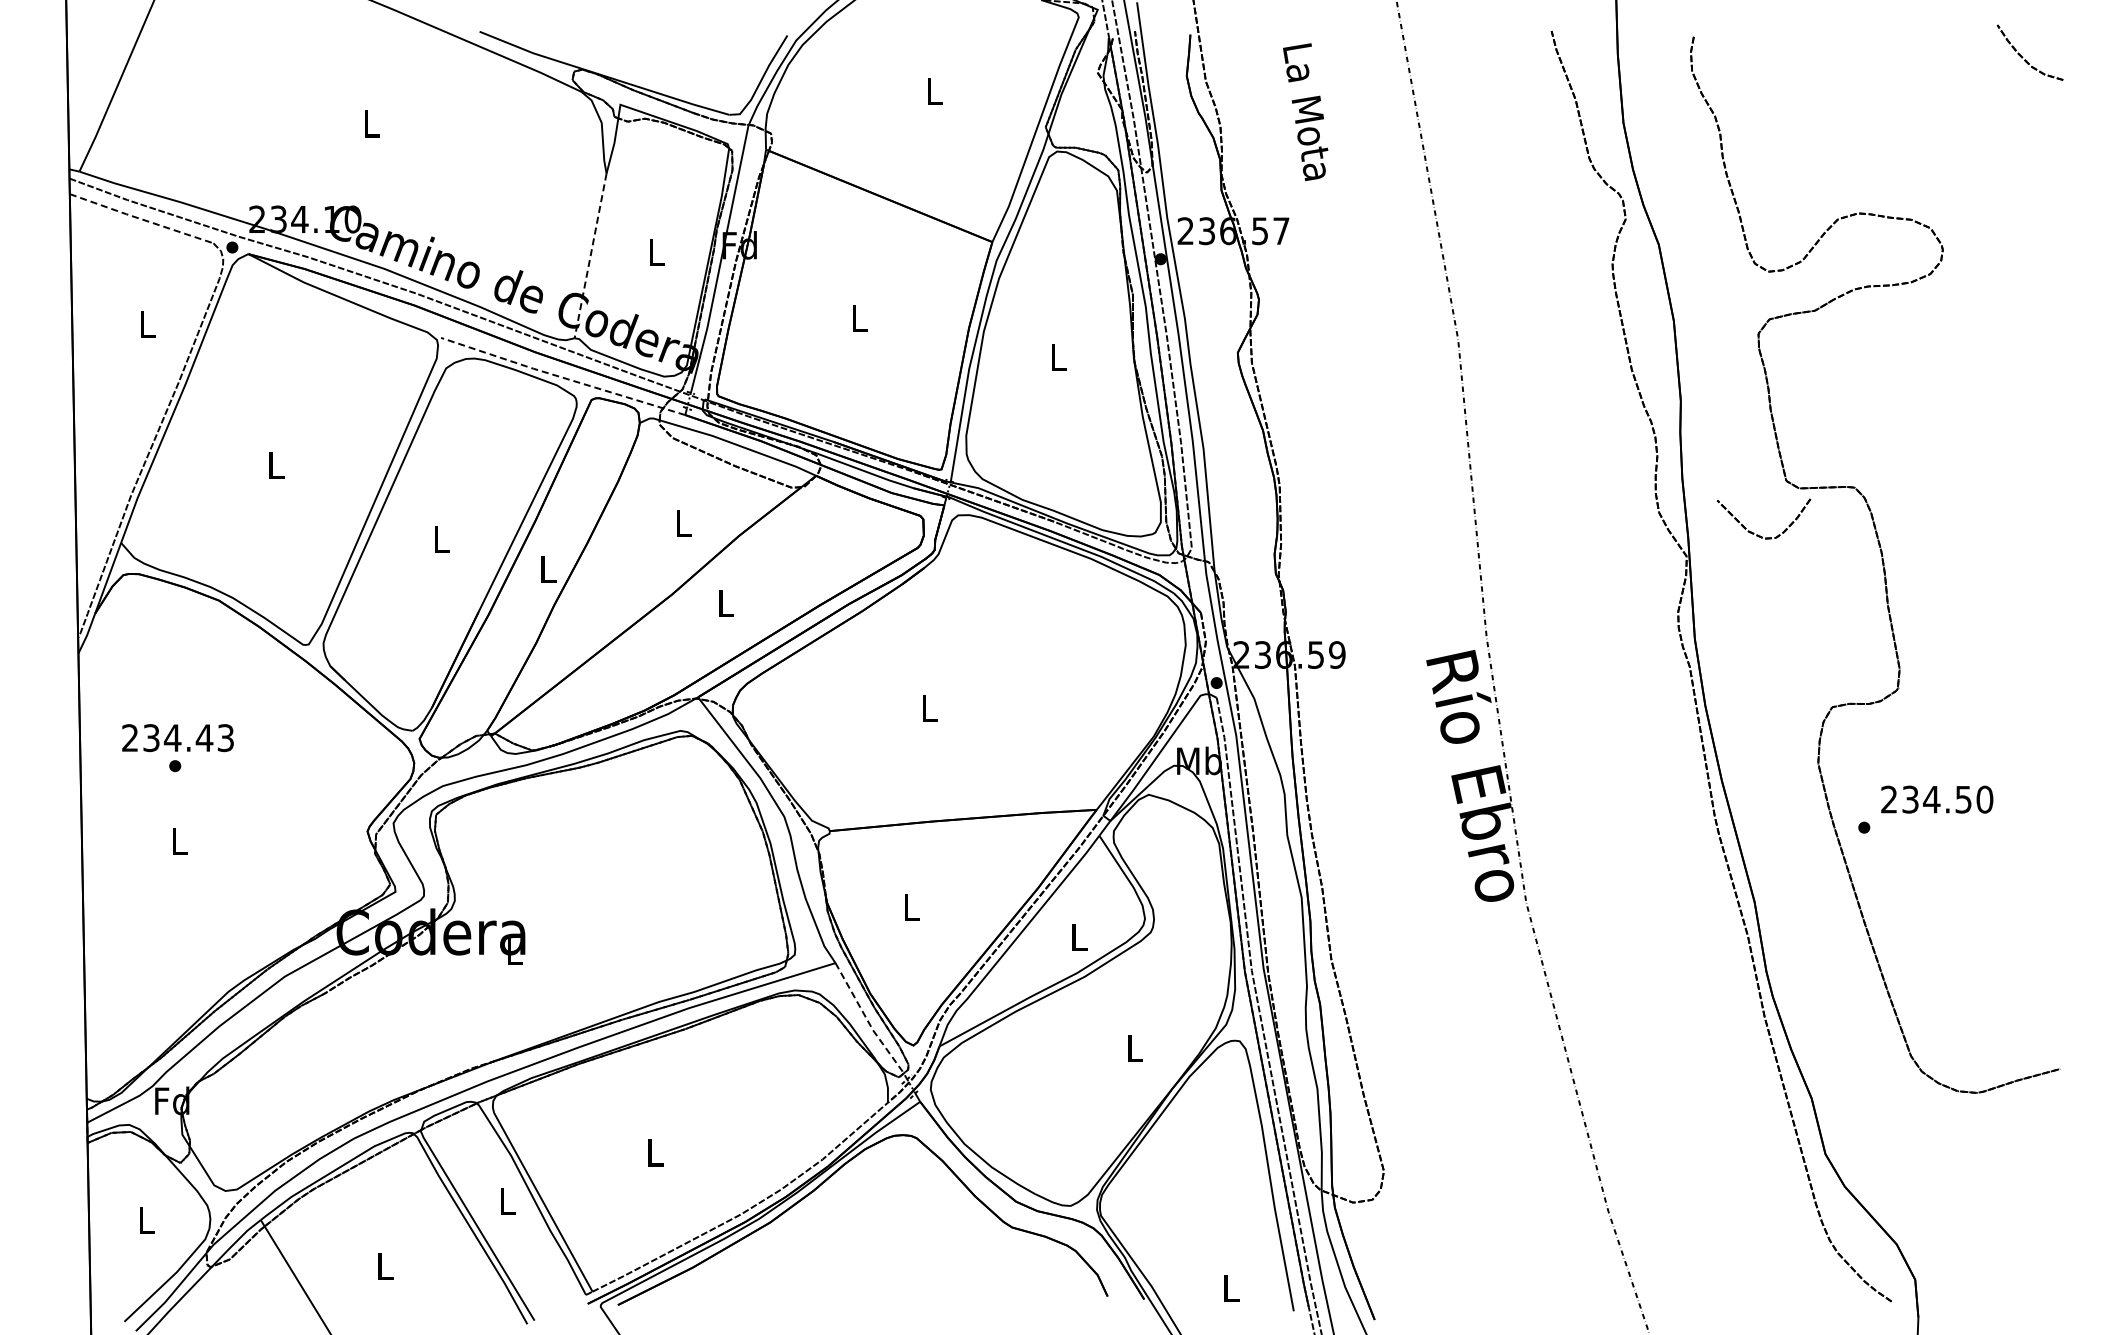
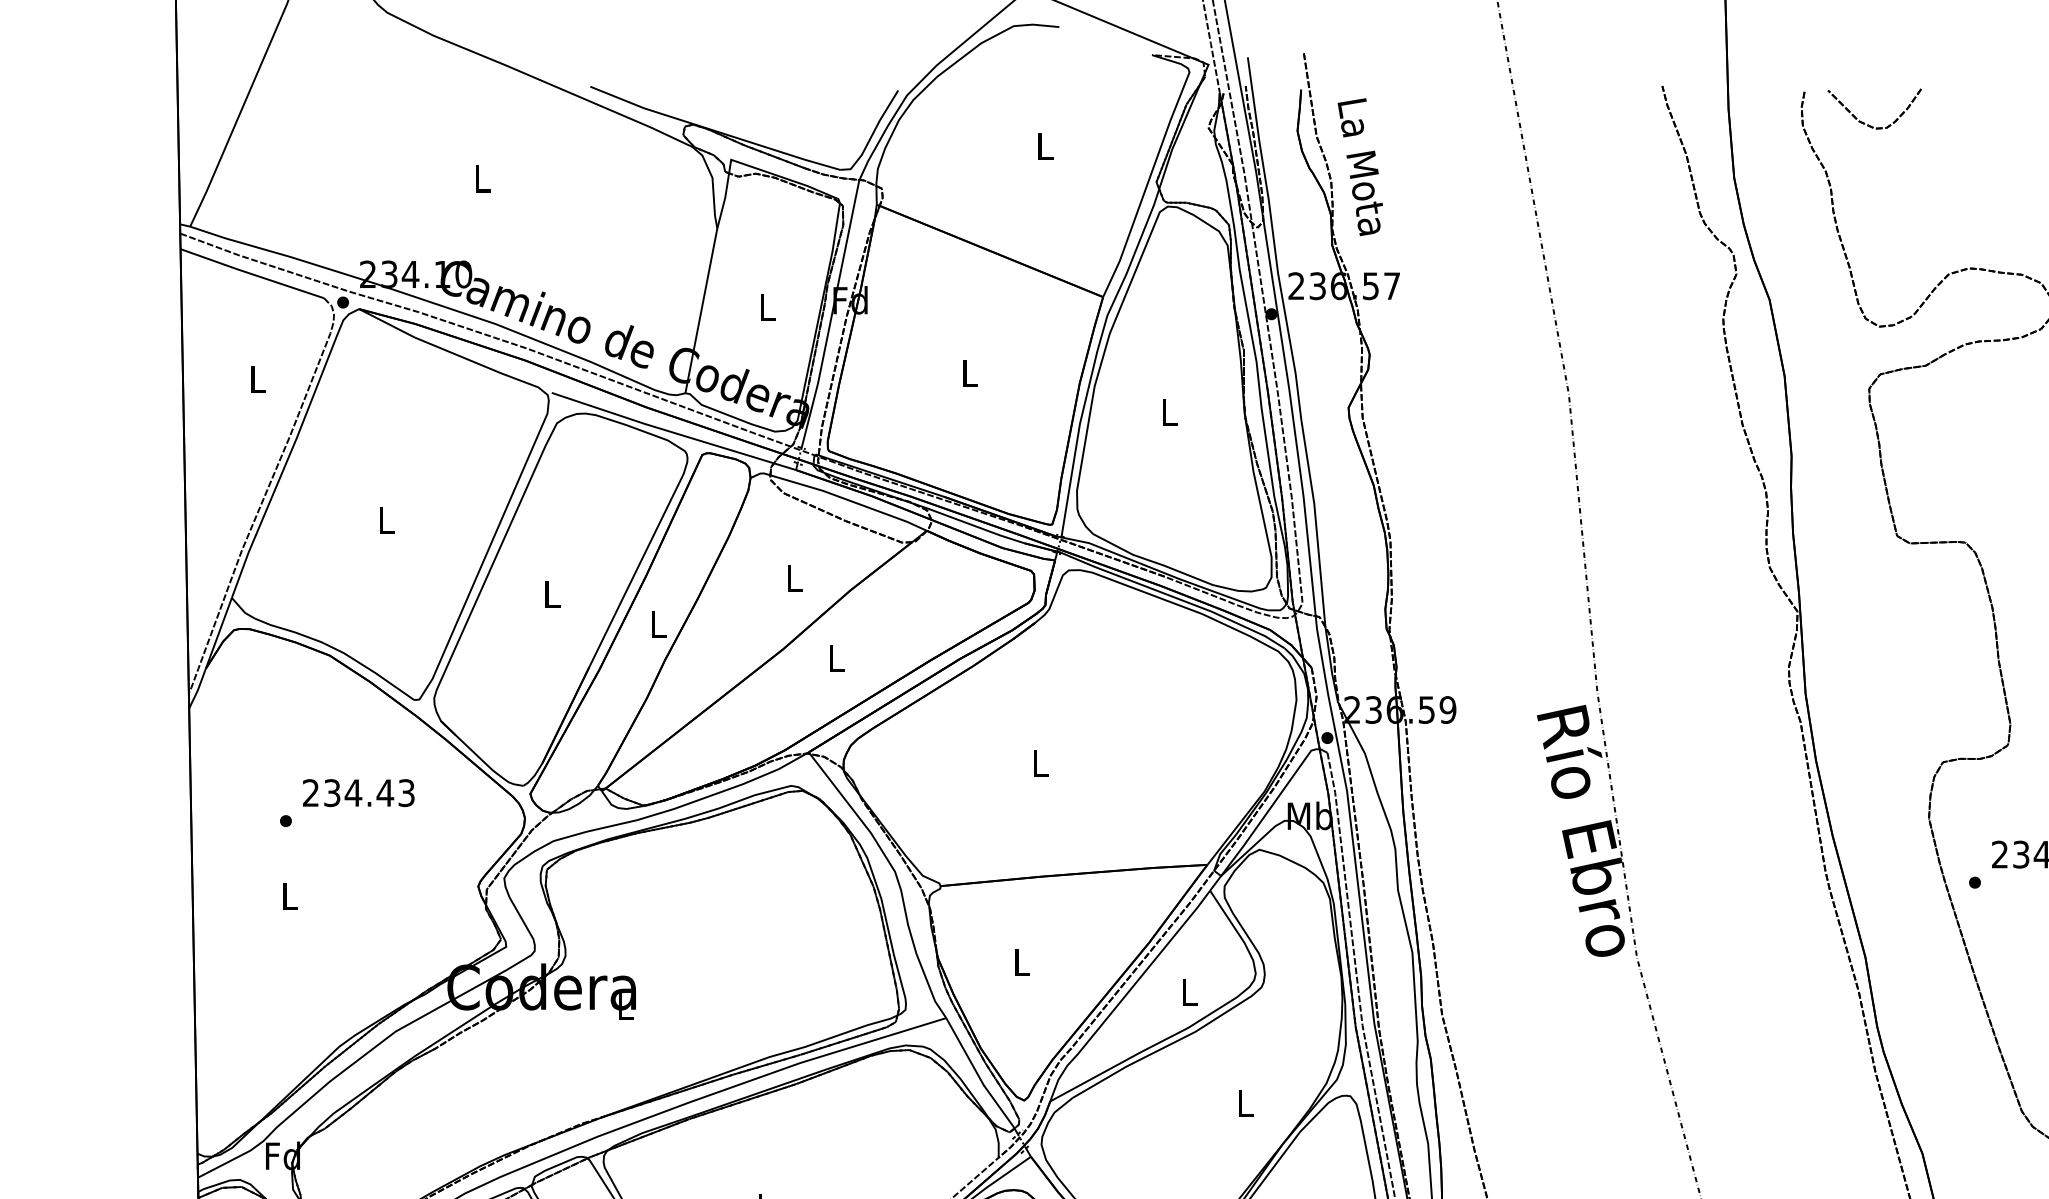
text: (1305, 112) -> (1360, 167), moved
line: (140, 219) -> (251, 274), dashed -> solid
line: (590, 255) -> (701, 310), dashed -> solid
line: (562, 377) -> (673, 432), dashed -> solid
part: (1758, 534) -> (1869, 124), moved
text: (177, 738) -> (358, 793), moved
line: (869, 1024) -> (980, 1079), dashed -> solid

